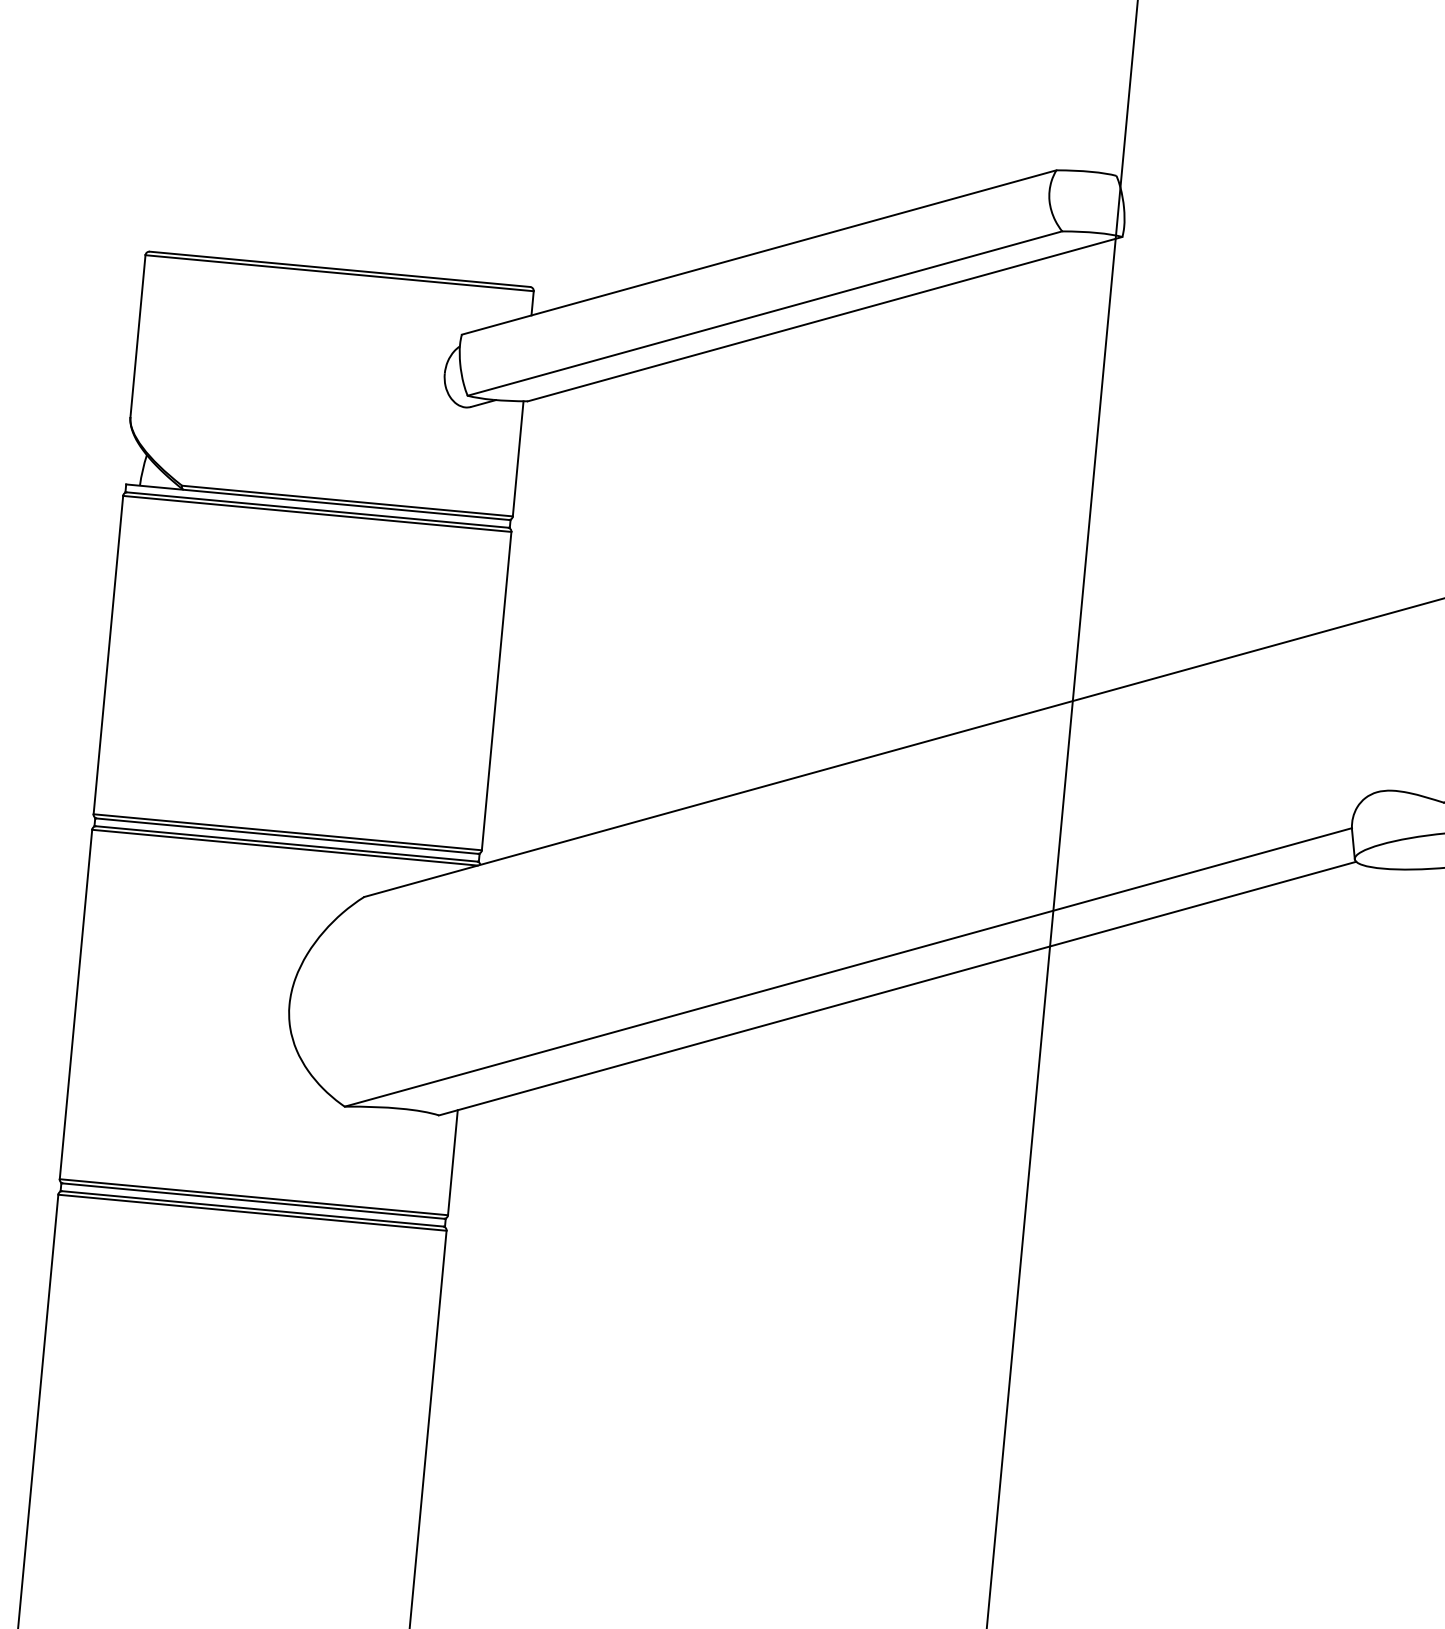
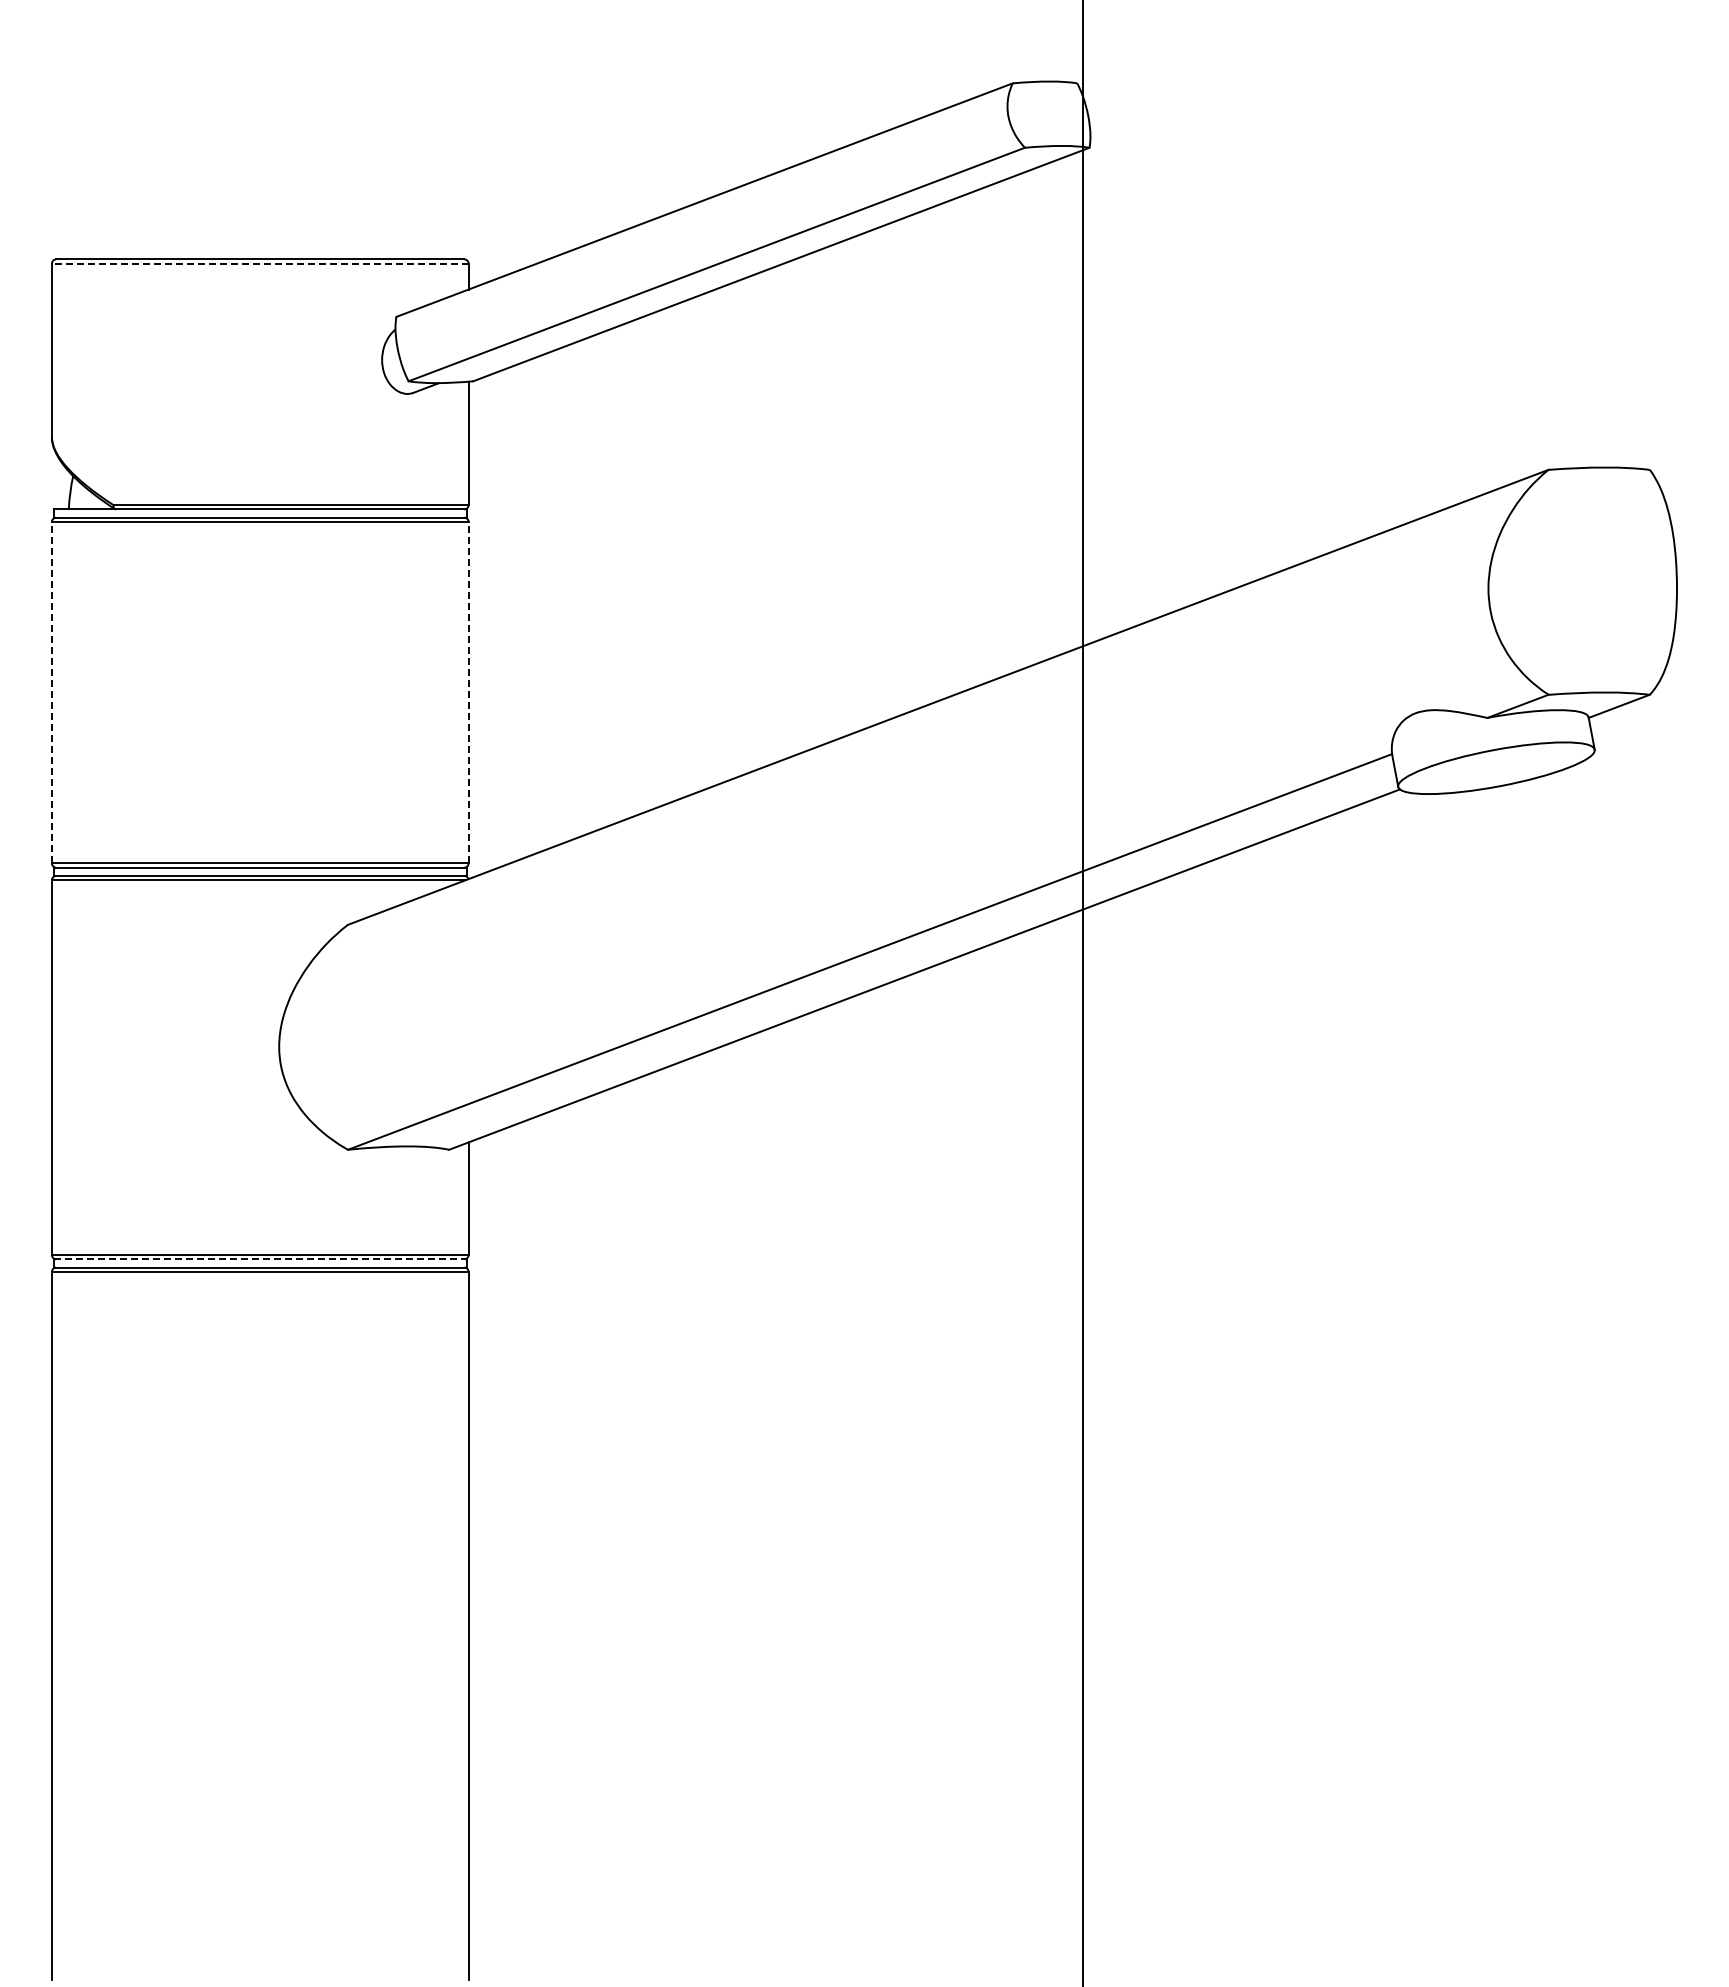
line: (338, 273) -> (259, 263), solid -> dashed
line: (108, 654) -> (52, 692), solid -> dashed
line: (496, 690) -> (468, 692), solid -> dashed
line: (253, 1201) -> (260, 1259), solid -> dashed

